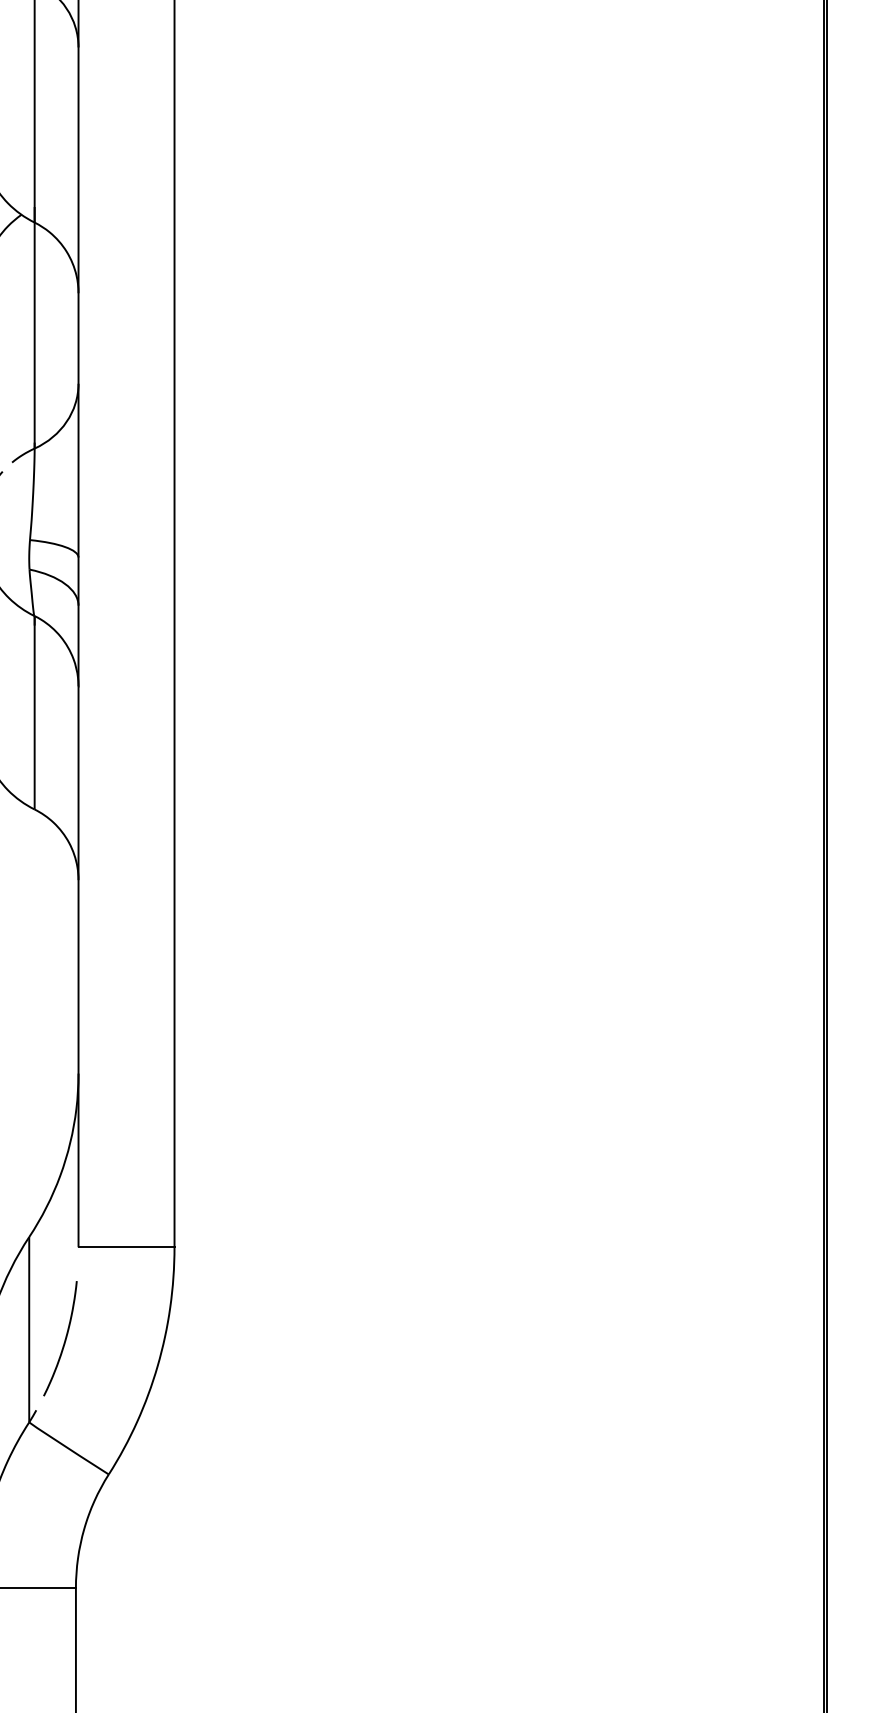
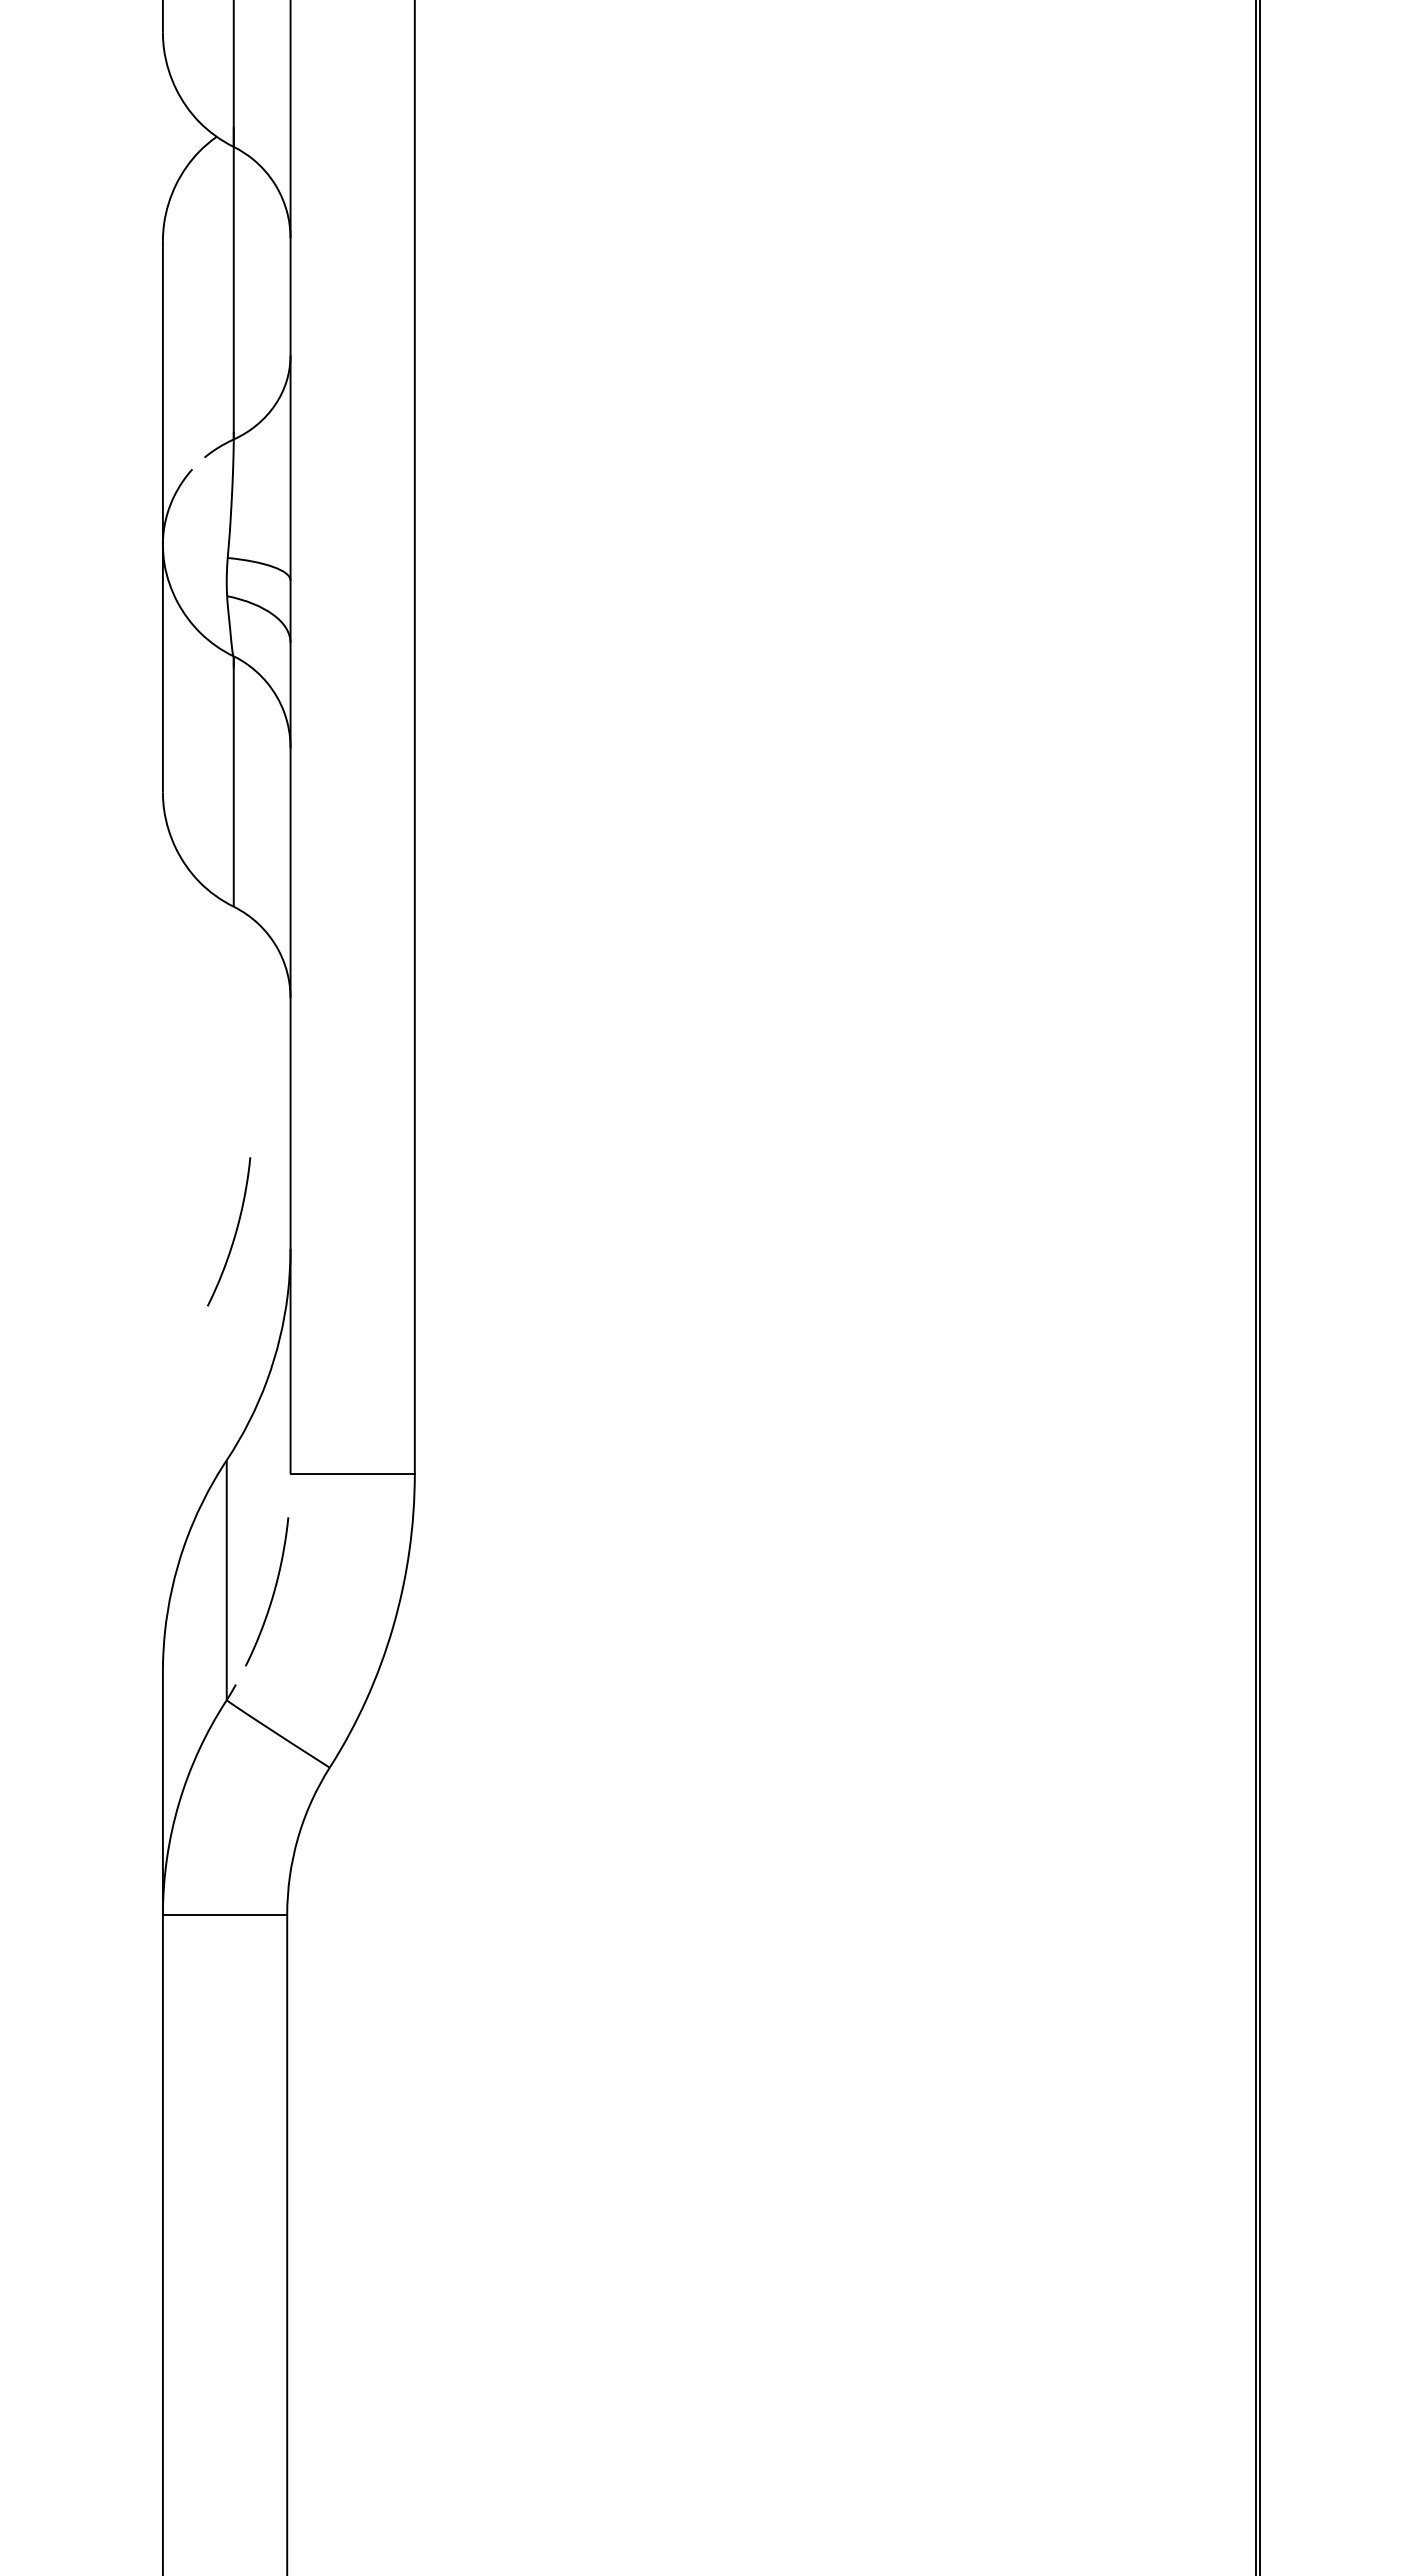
curve: (35, 1061) -> (234, 1233), added

